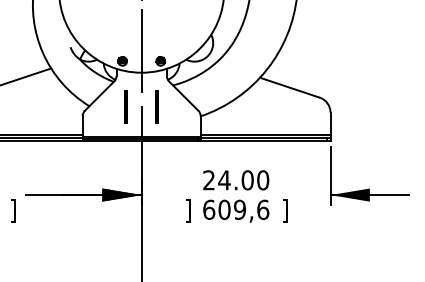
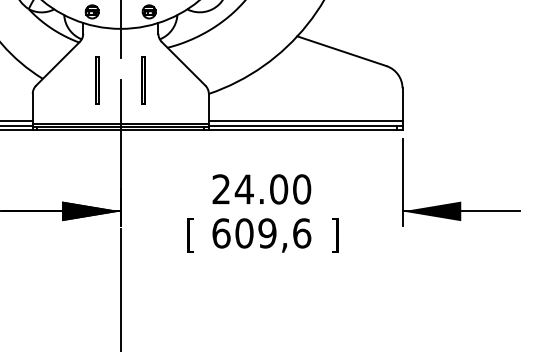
text: (188, 210) -> (190, 234), ] -> [

